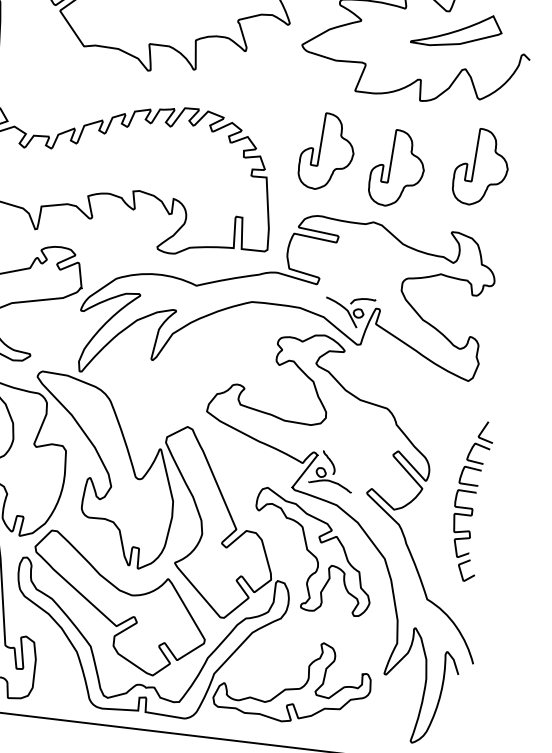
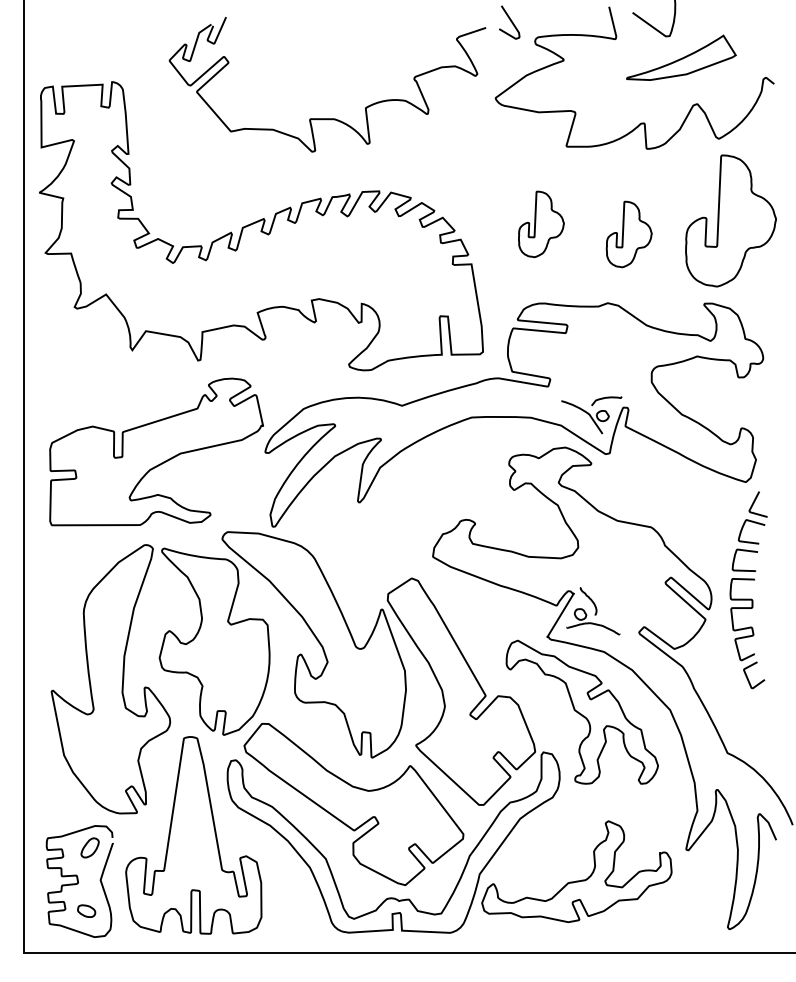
part: (327, 151) -> (541, 224), size x0.7
part: (481, 167) -> (730, 220), size x1.4
part: (397, 168) -> (629, 234), size x0.7
part: (469, 507) -> (748, 598), moved

